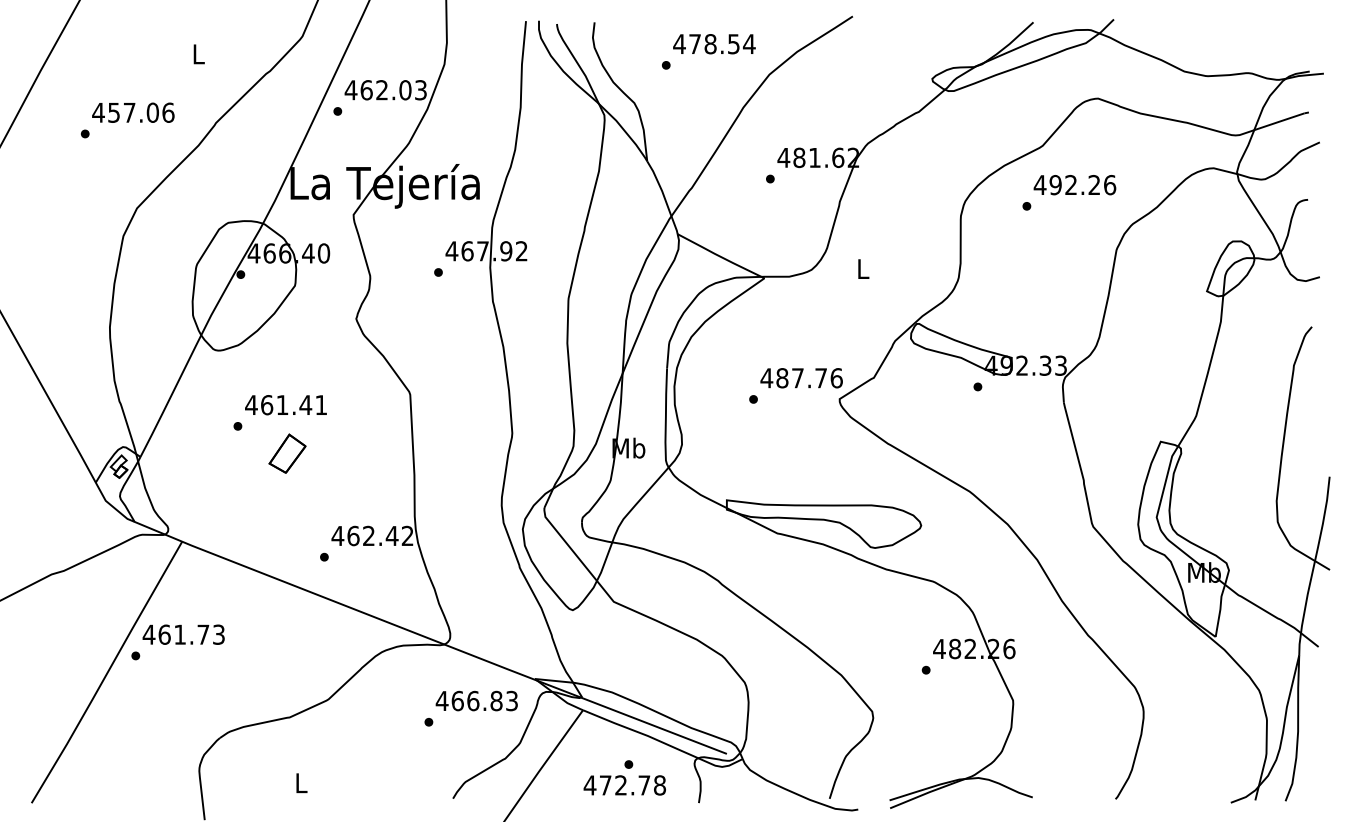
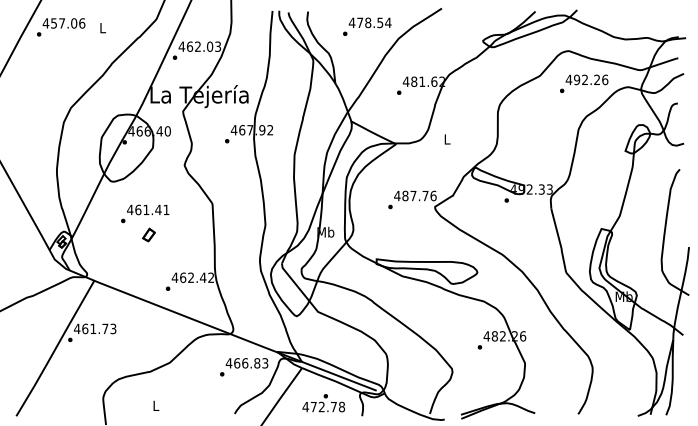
text: (128, 120) -> (61, 27), moved
text: (1070, 192) -> (584, 83), moved
part: (286, 452) -> (148, 234), size x0.62

